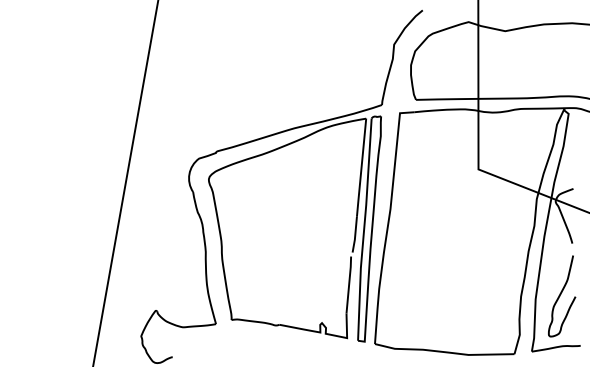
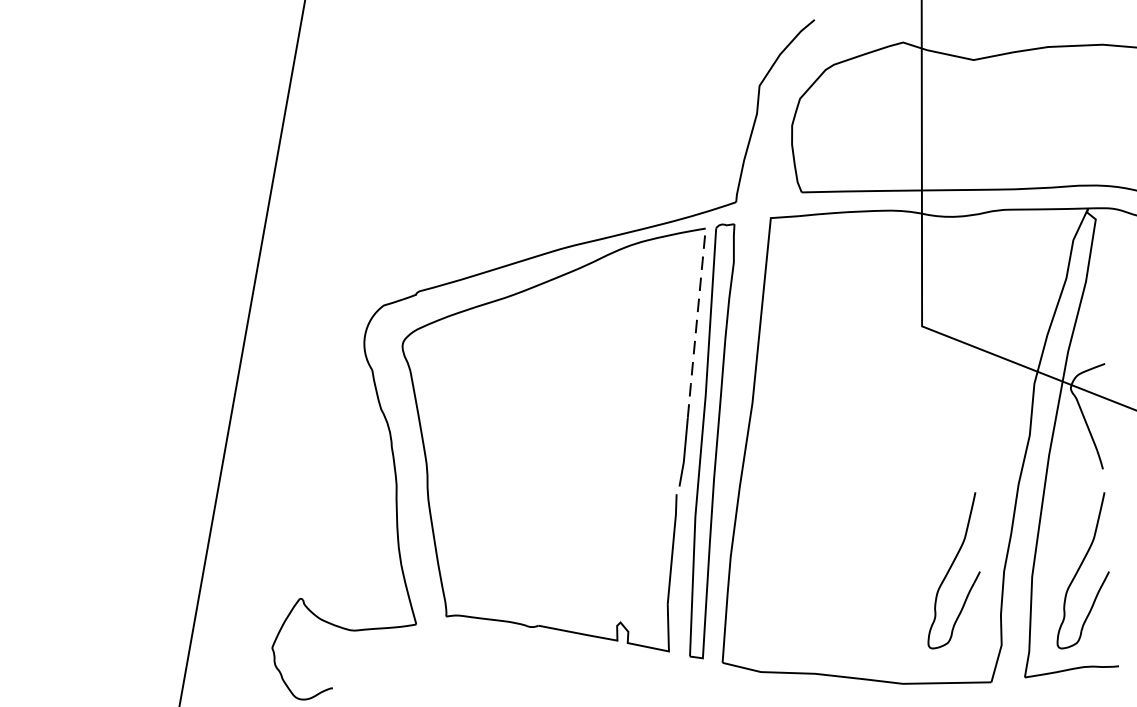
line: (361, 168) -> (696, 324), solid -> dashed
curve: (493, 296) -> (950, 571), added

